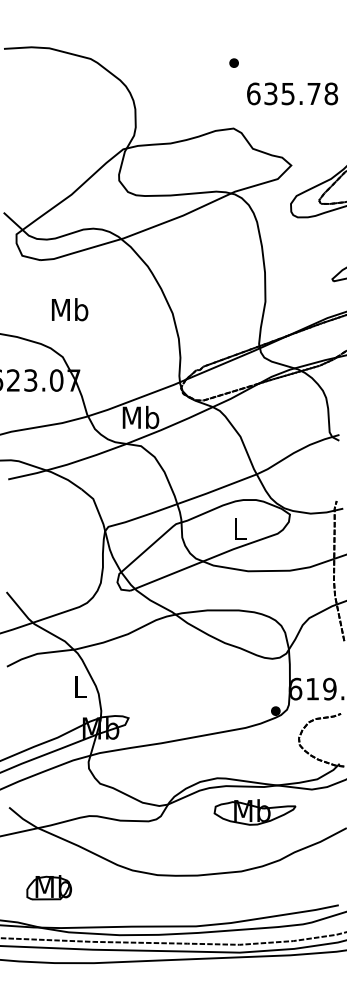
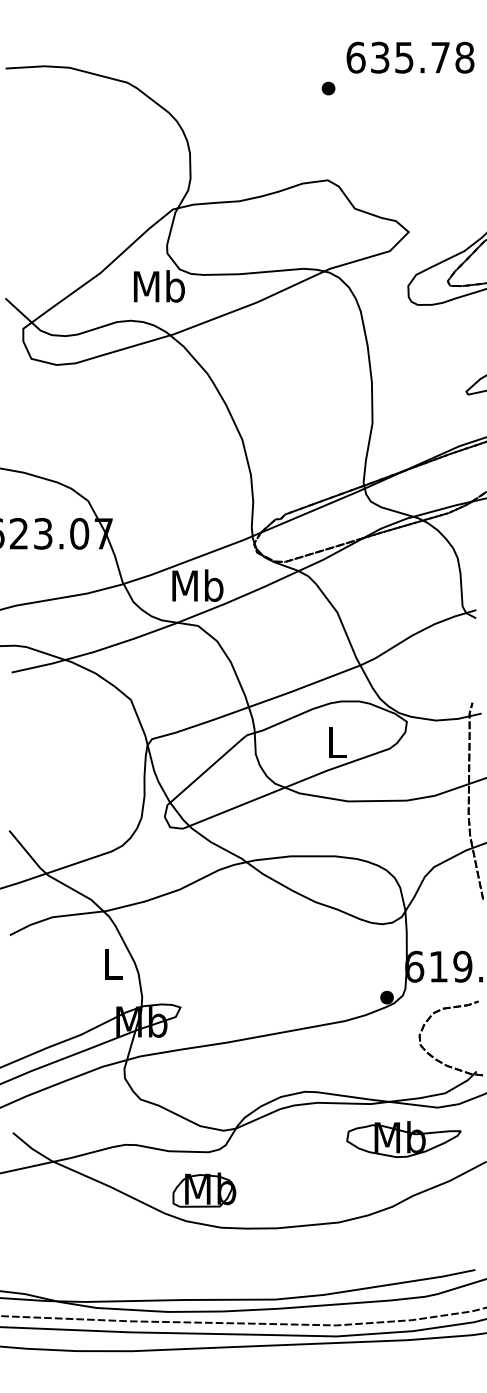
text: (292, 93) -> (410, 57), moved
text: (70, 309) -> (159, 286), moved
part: (254, 812) -> (403, 1139), moved
part: (49, 887) -> (204, 1189), moved

